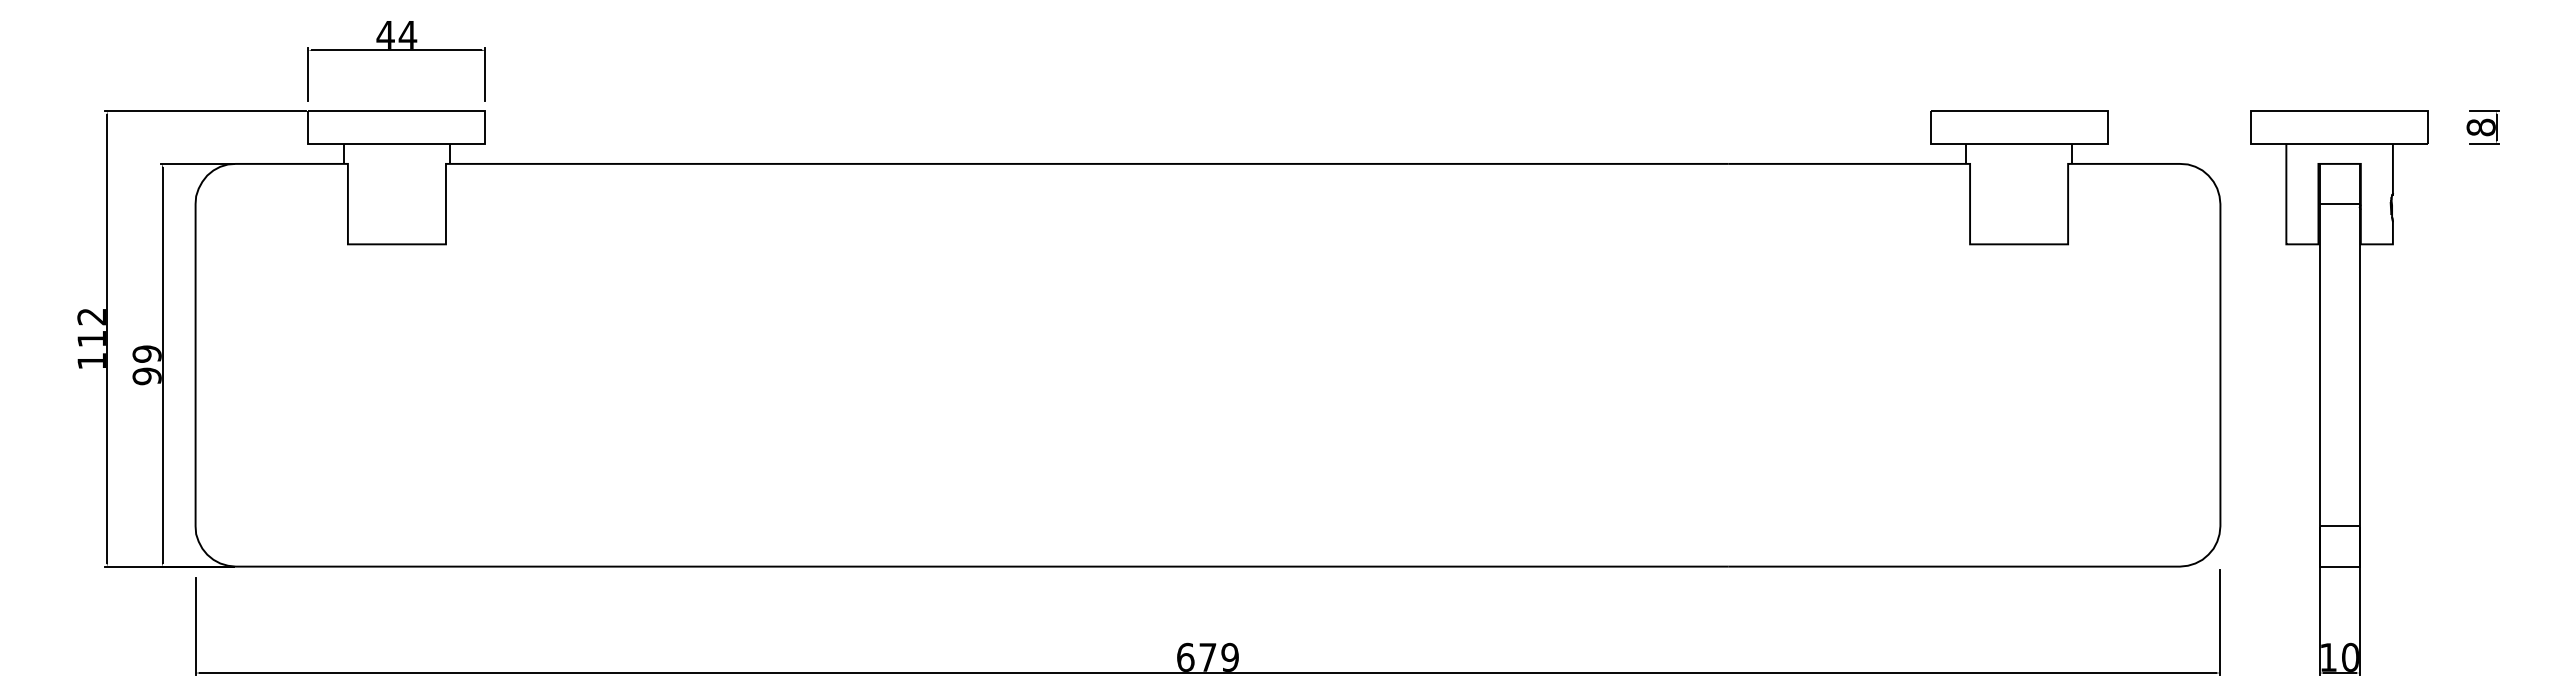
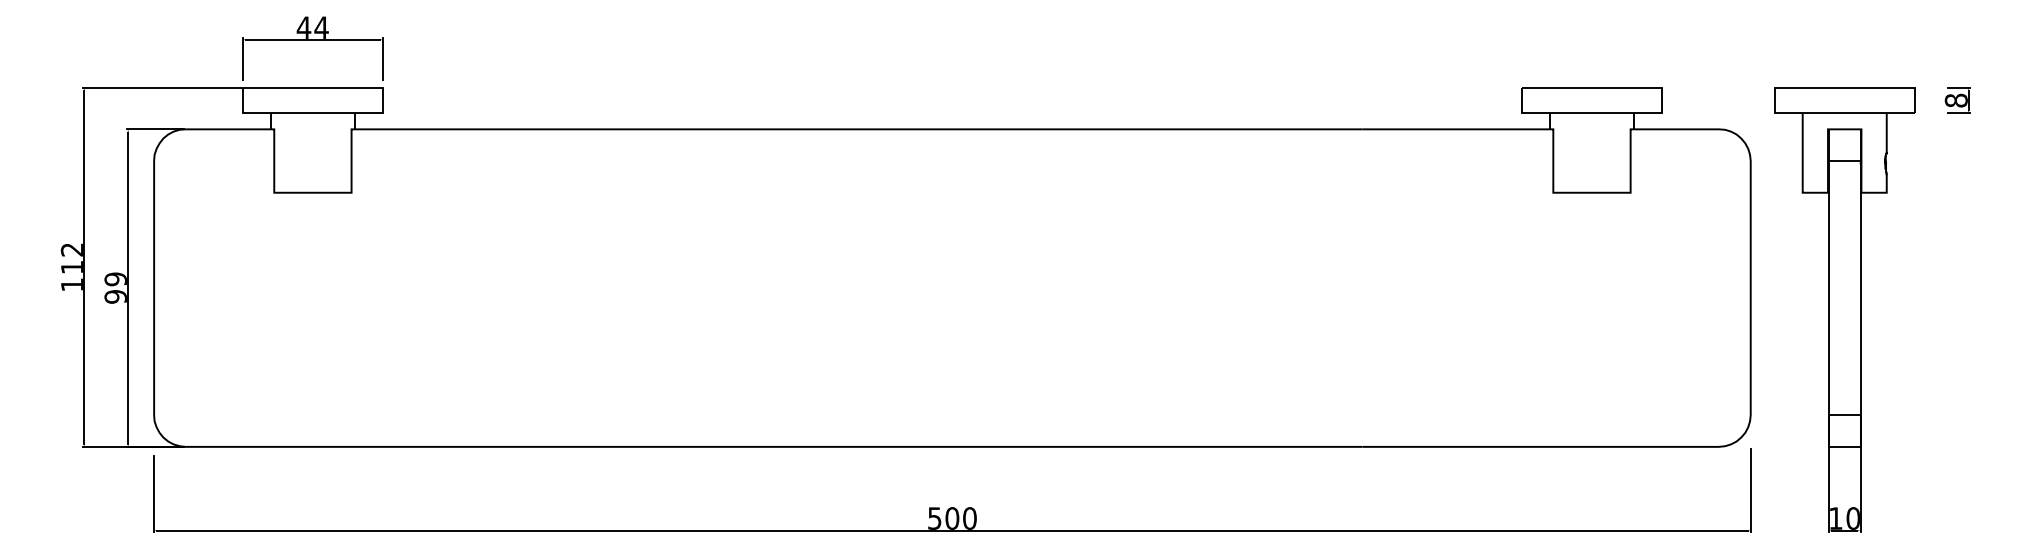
text: (1207, 656) -> (952, 517), 679 -> 500

